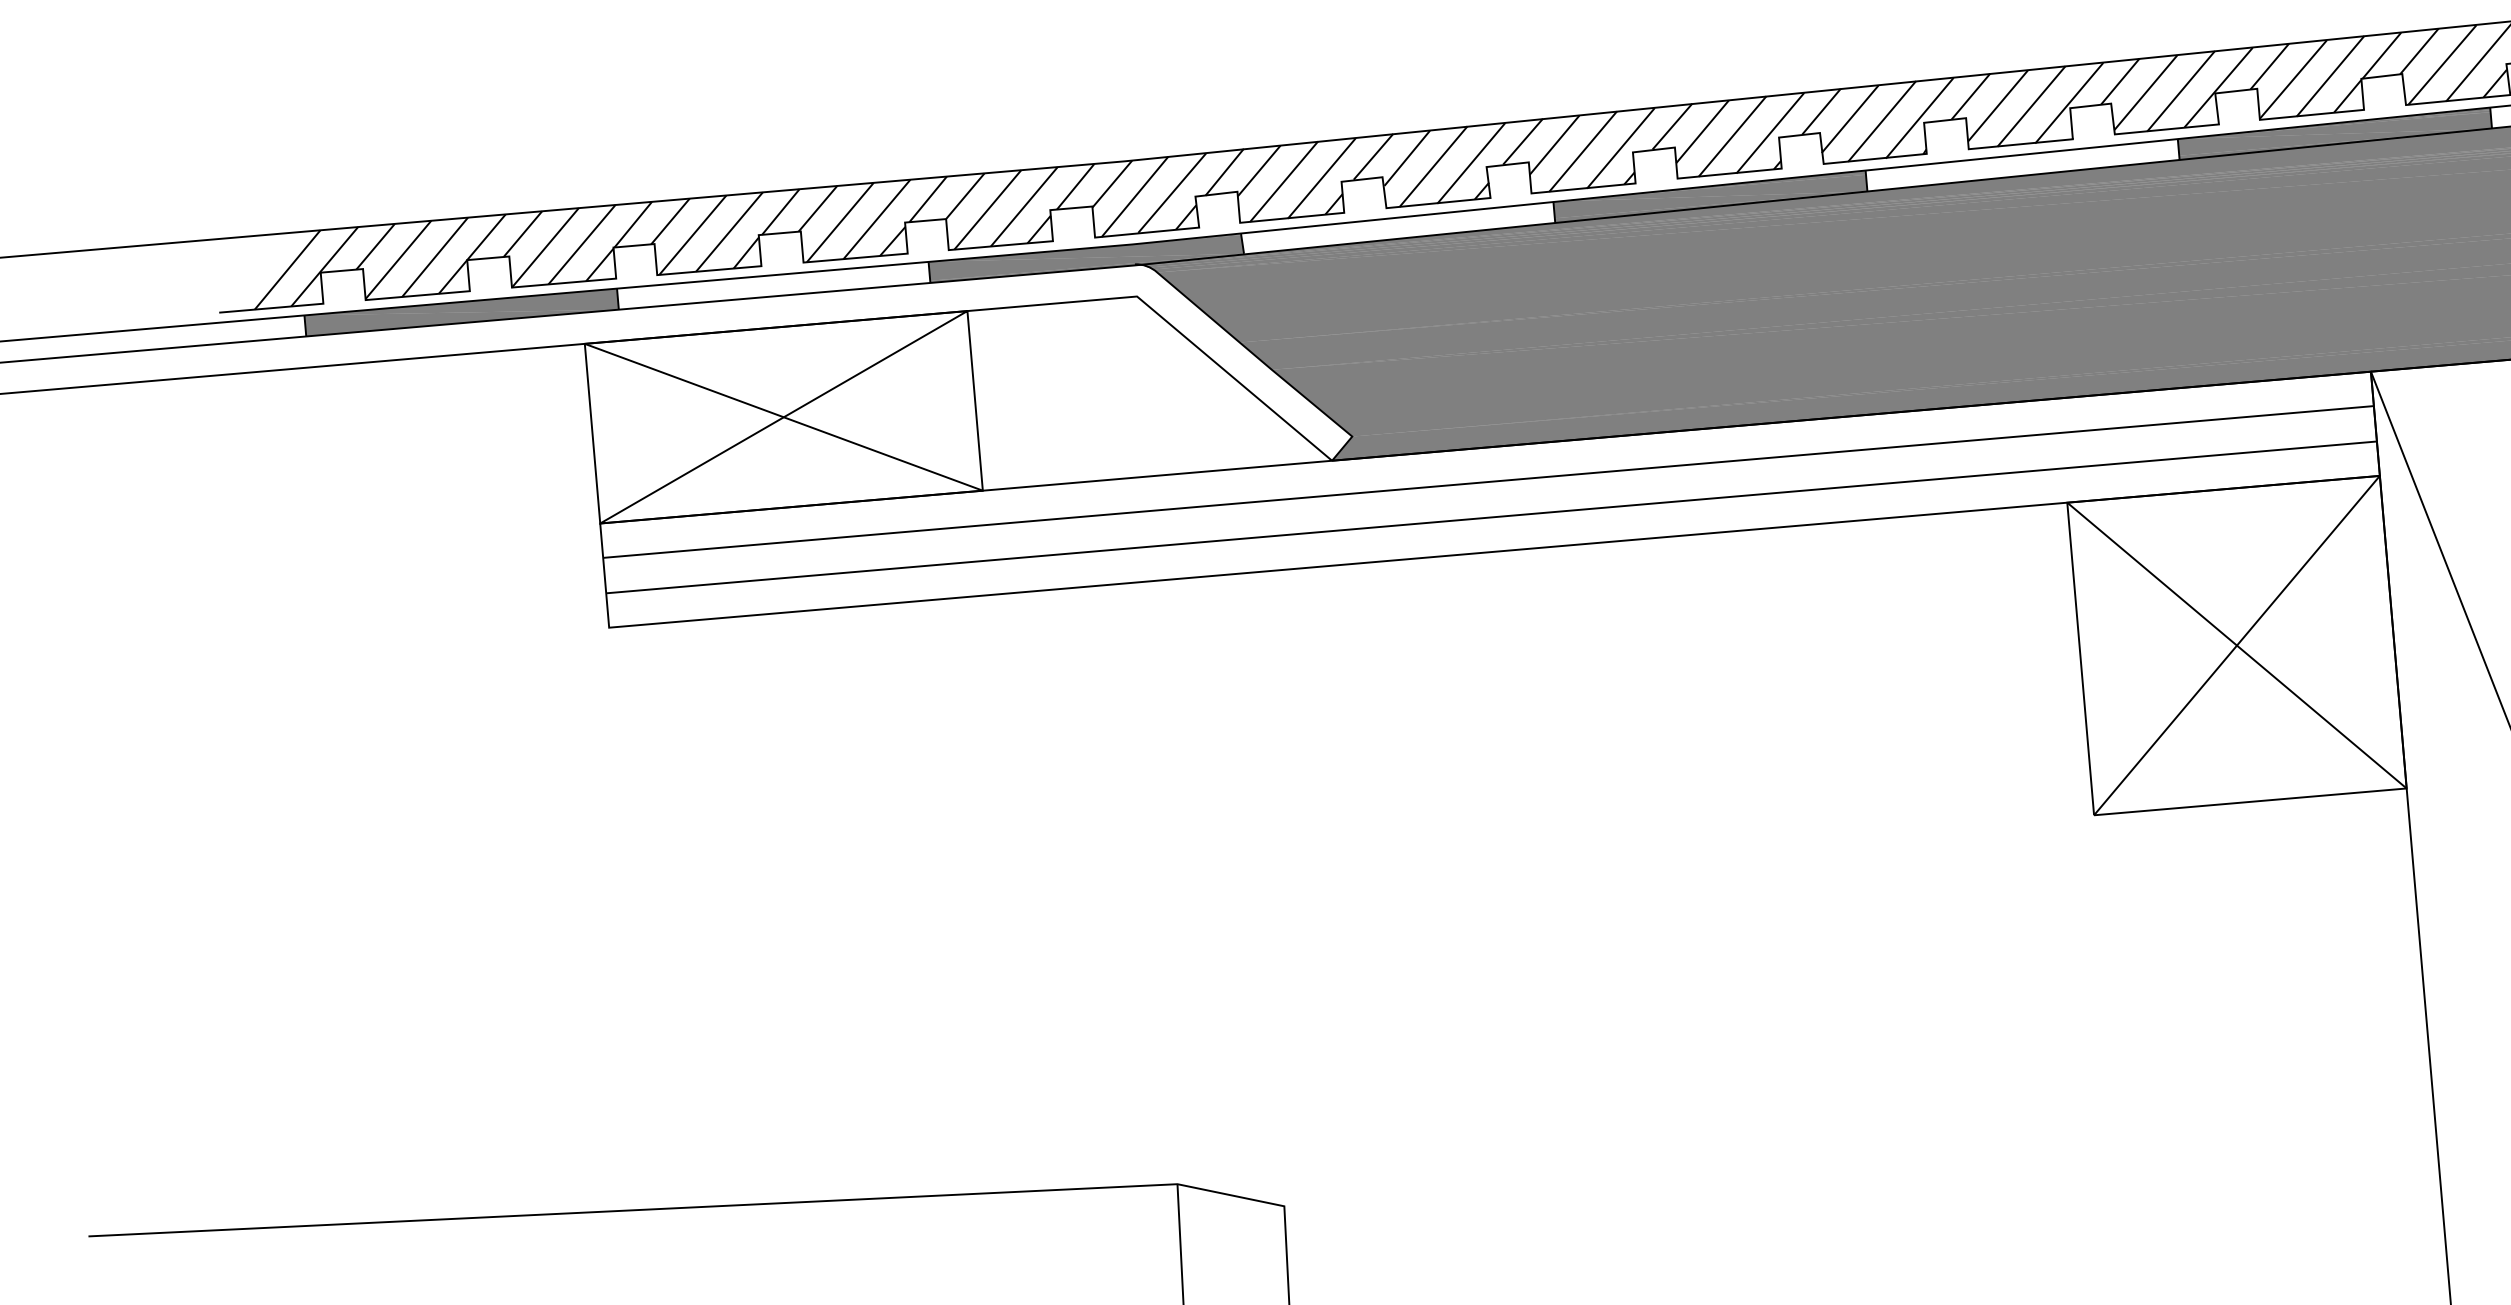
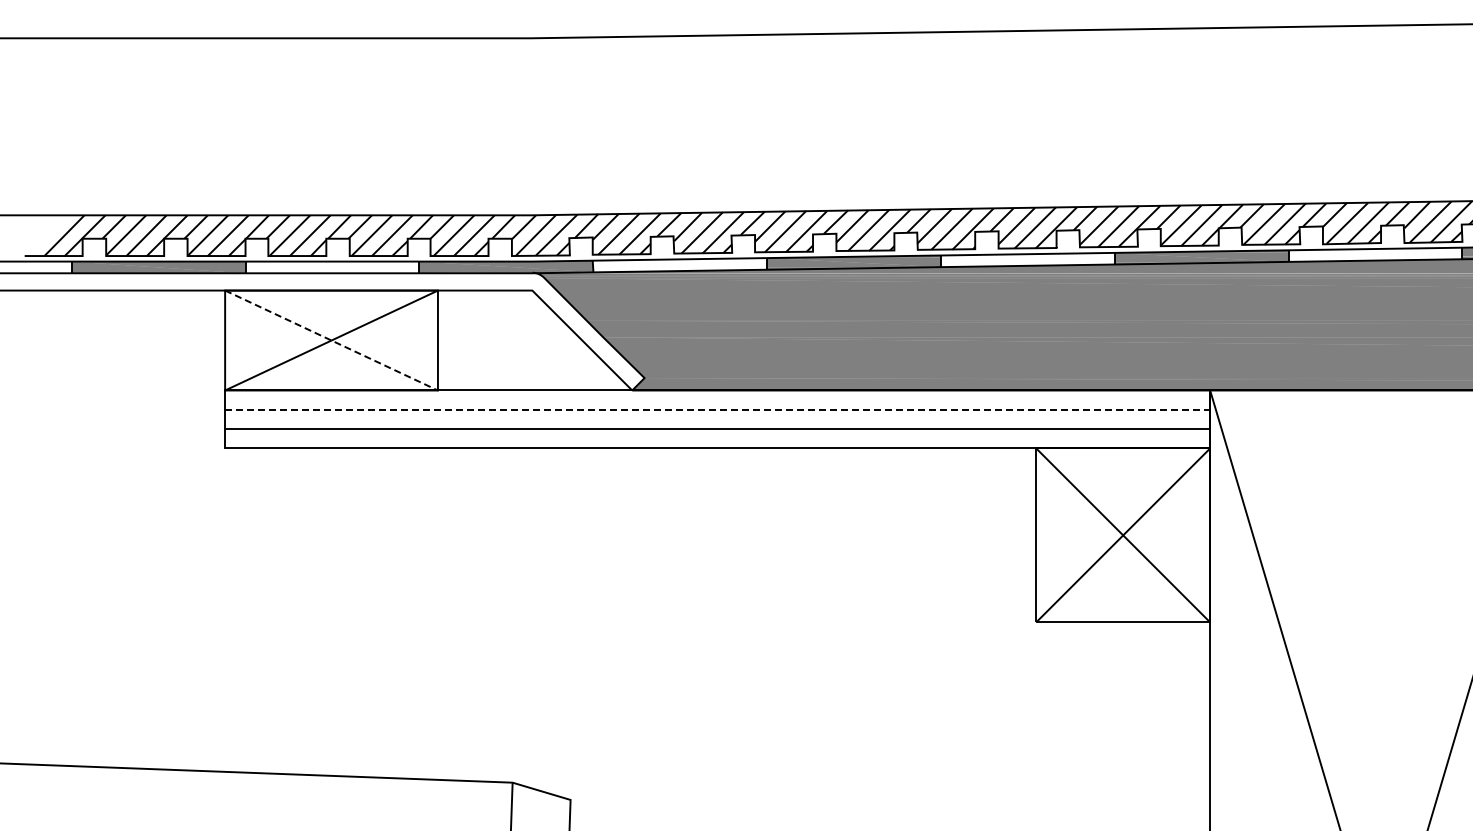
line: (783, 417) -> (331, 340), solid -> dashed
line: (1488, 481) -> (717, 409), solid -> dashed

